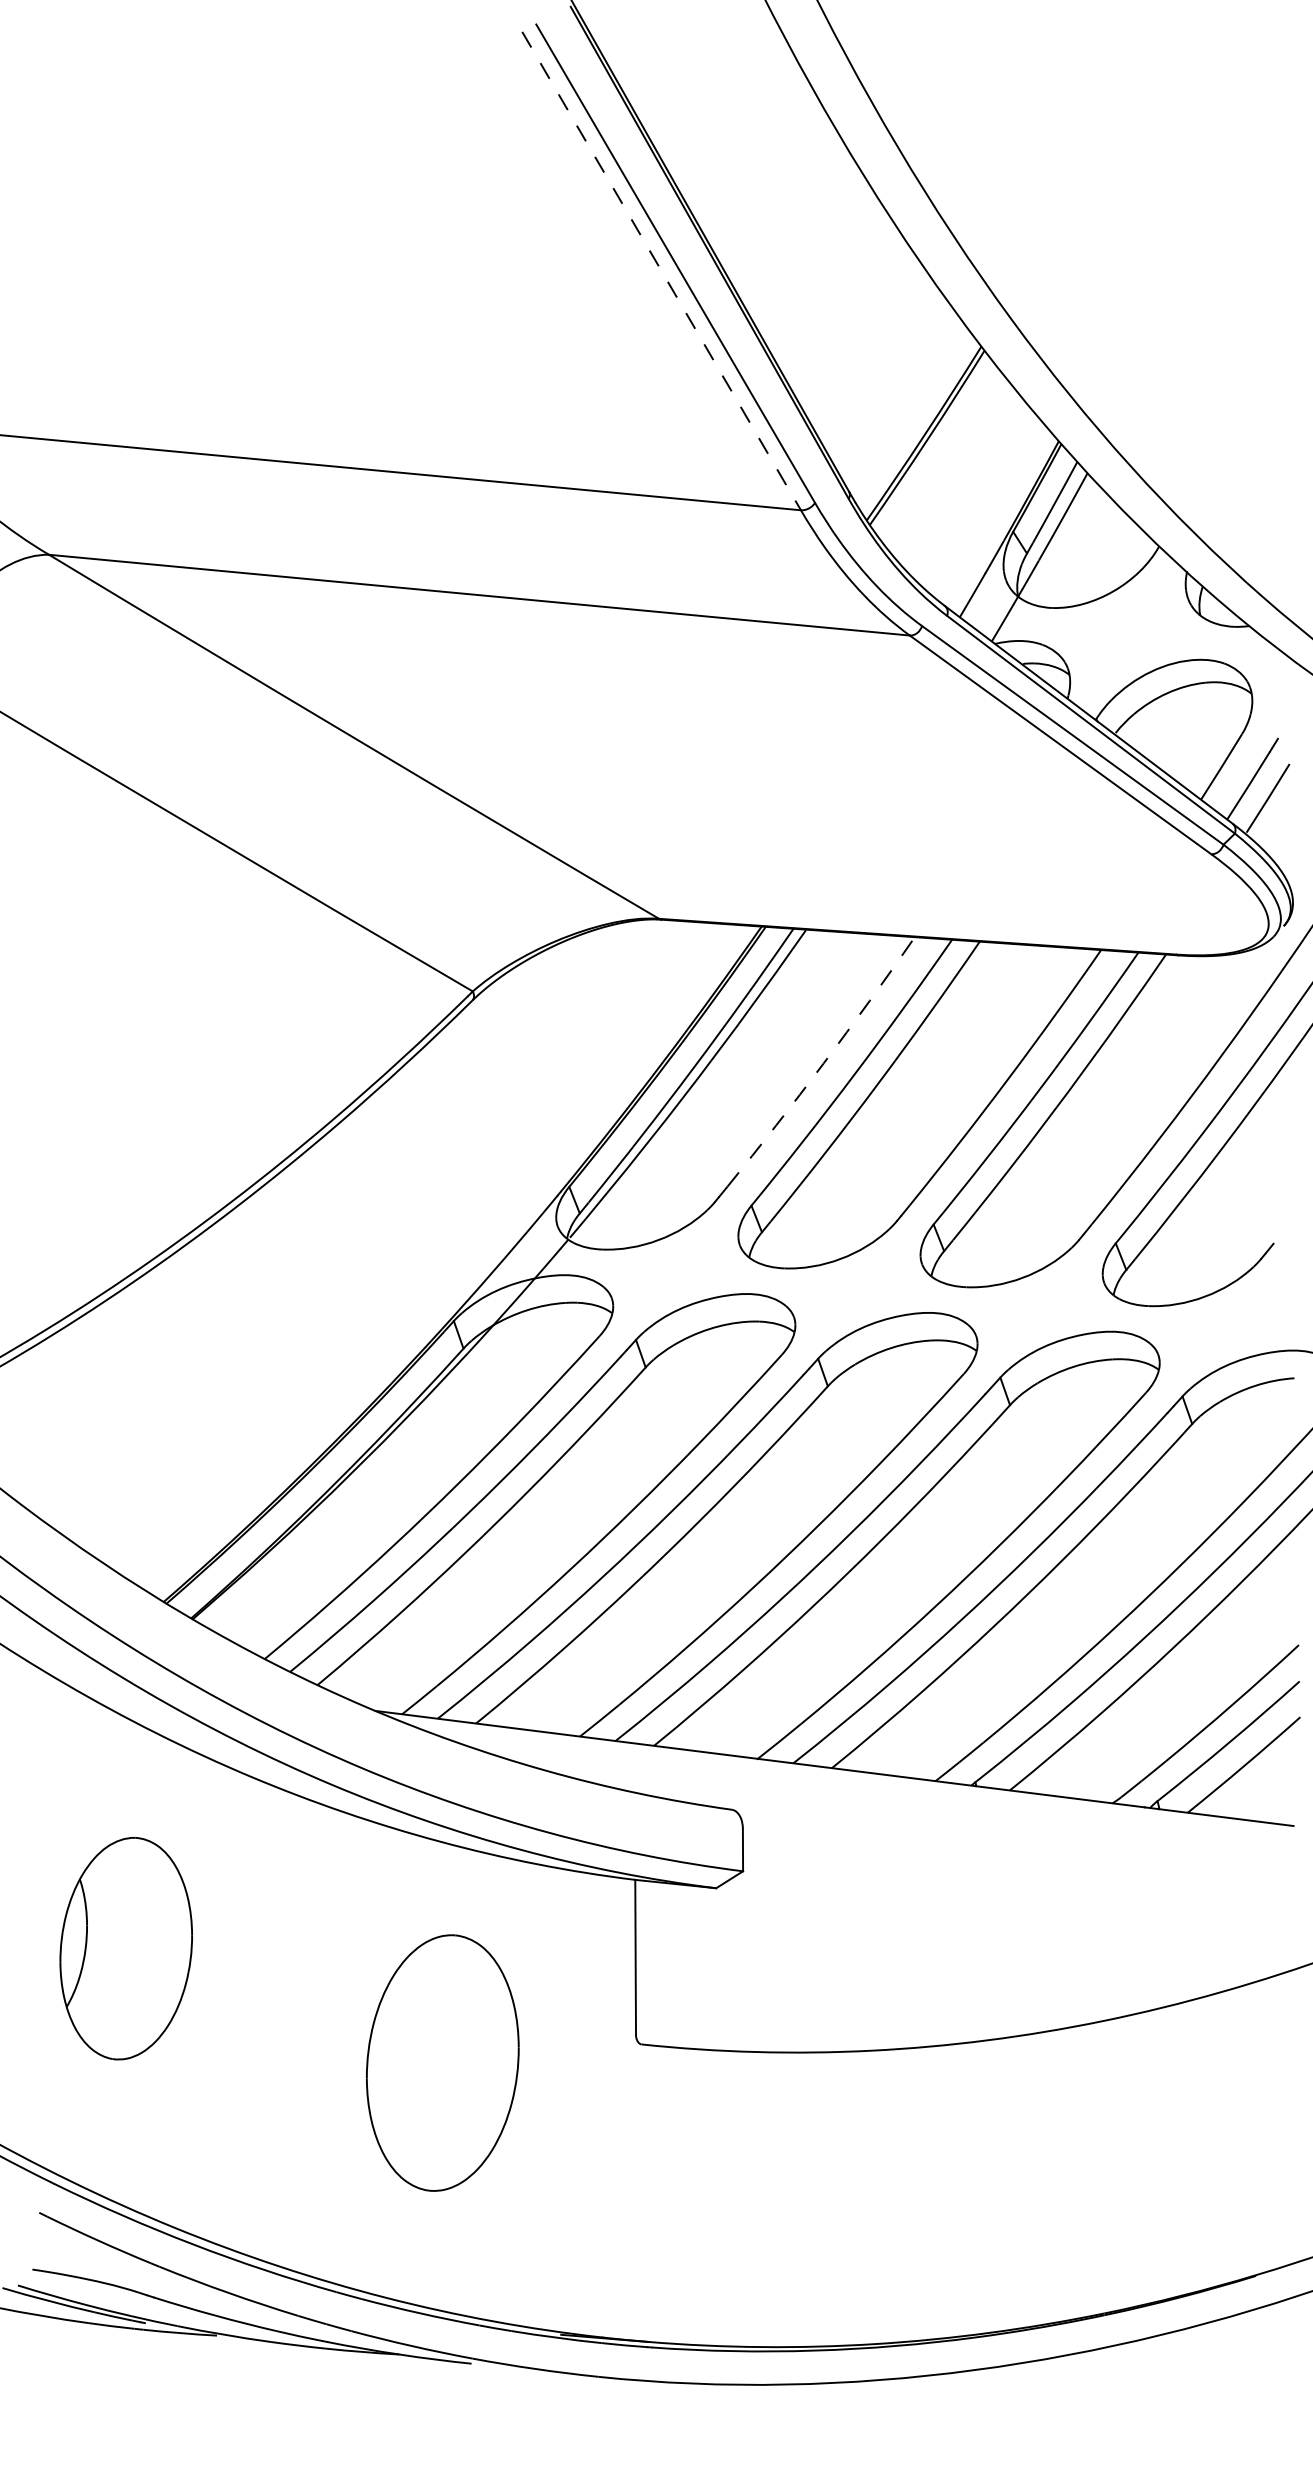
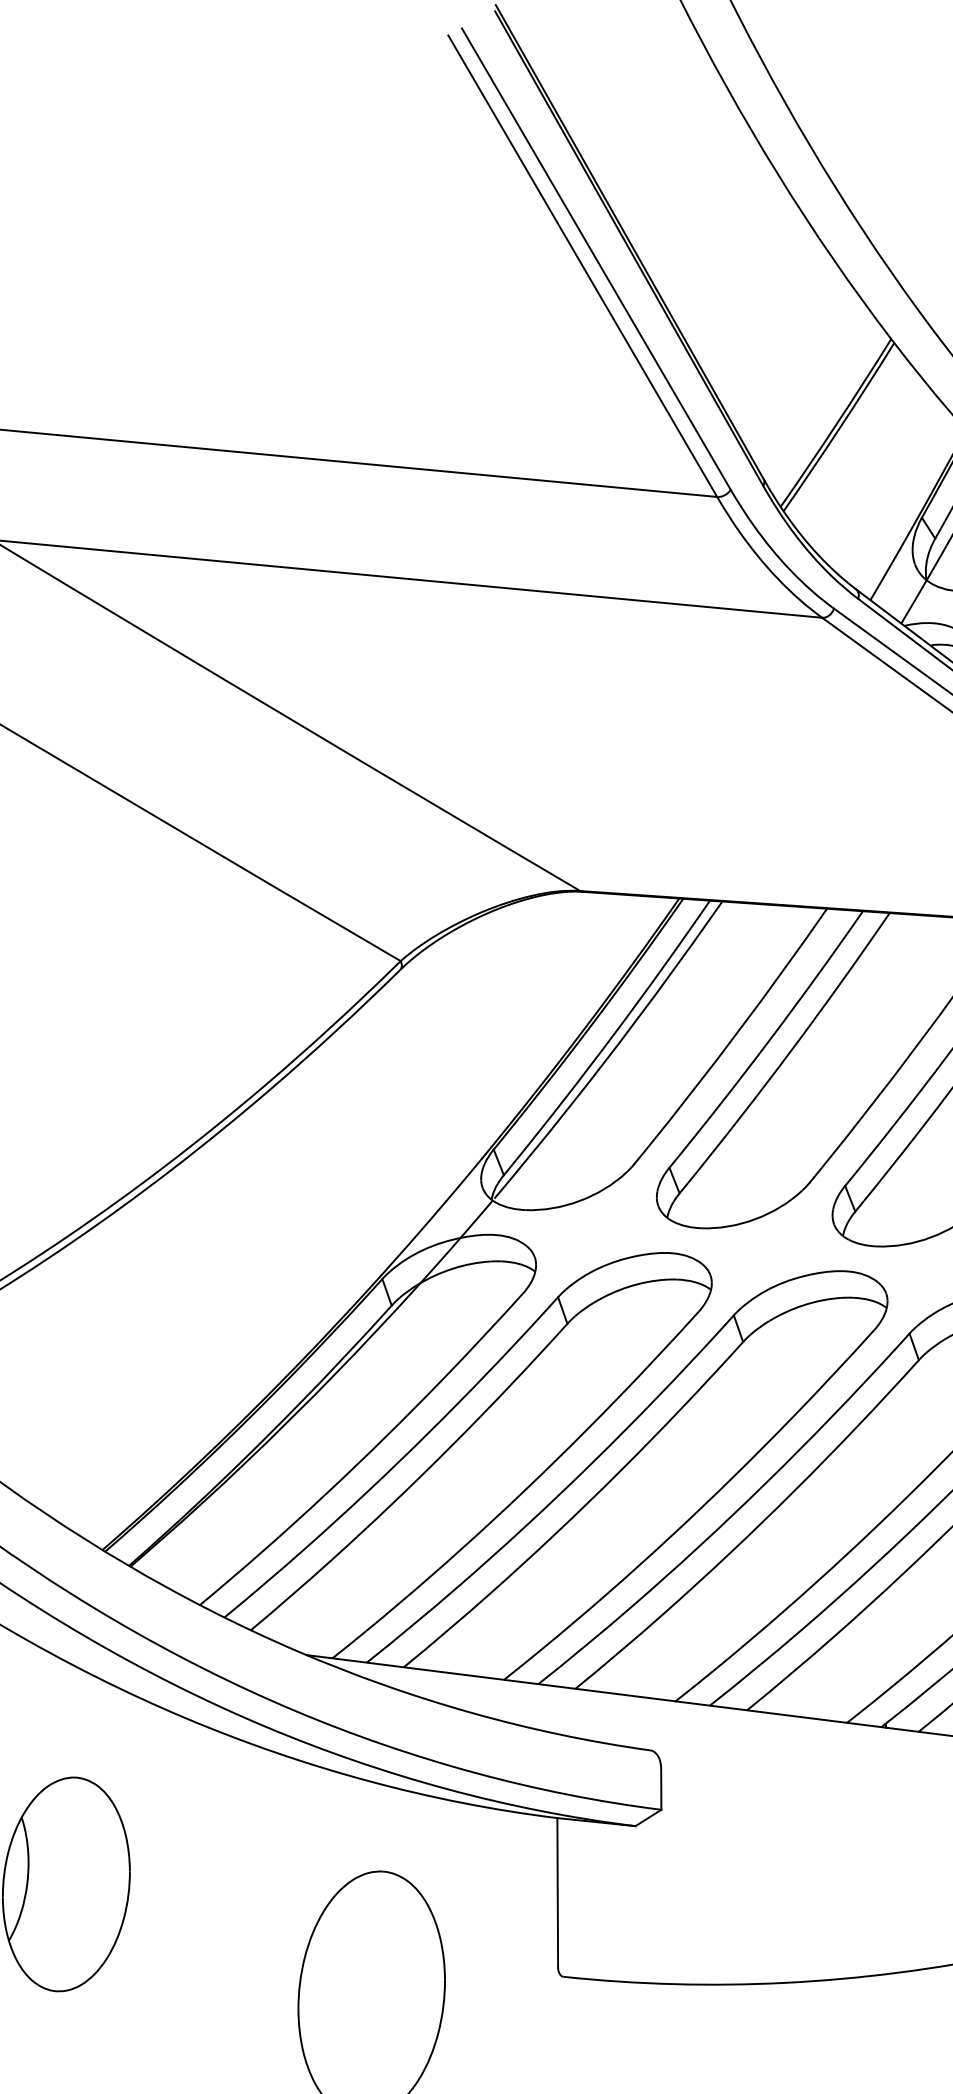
line: (661, 271) -> (582, 266), dashed -> solid
arc: (823, 1063) -> (738, 1030), dashed -> solid

